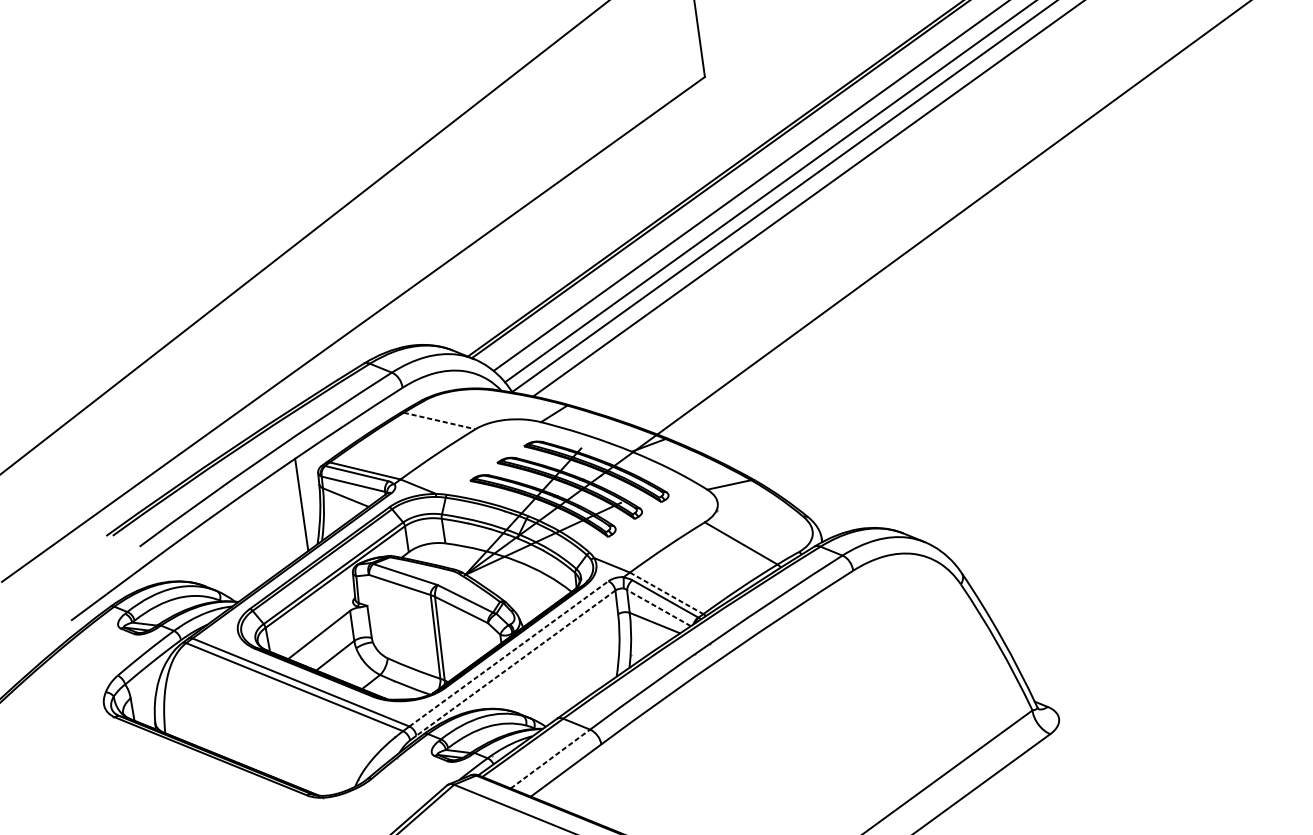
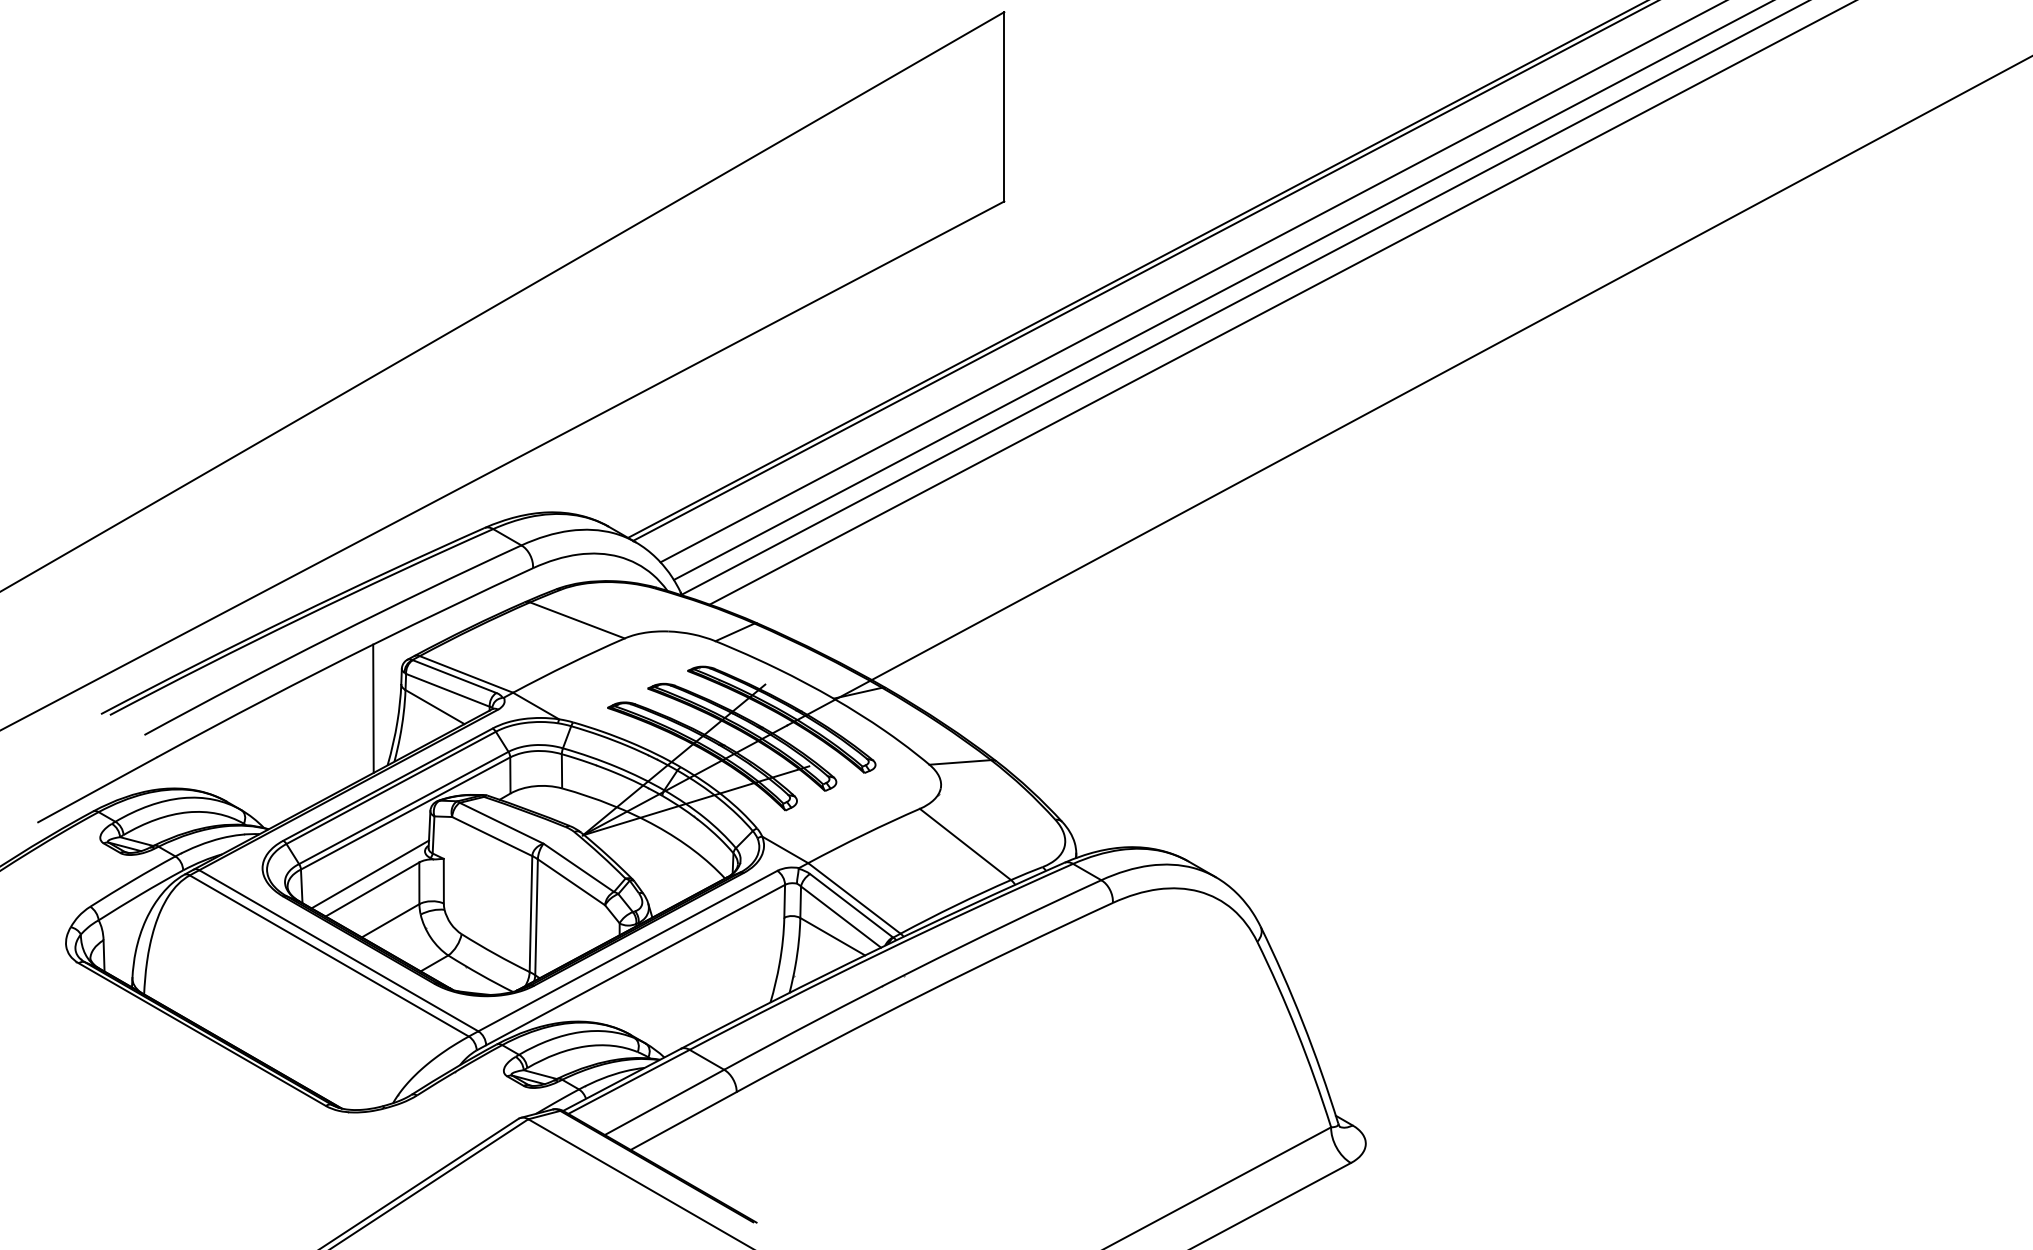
line: (439, 421) -> (577, 620), dashed -> solid
line: (666, 593) -> (854, 898), dashed -> solid
line: (658, 607) -> (840, 916), dashed -> solid
line: (316, 624) -> (370, 874), added
line: (508, 654) -> (627, 951), dashed -> solid
line: (515, 663) -> (635, 965), dashed -> solid
line: (550, 759) -> (664, 1102), dashed -> solid

